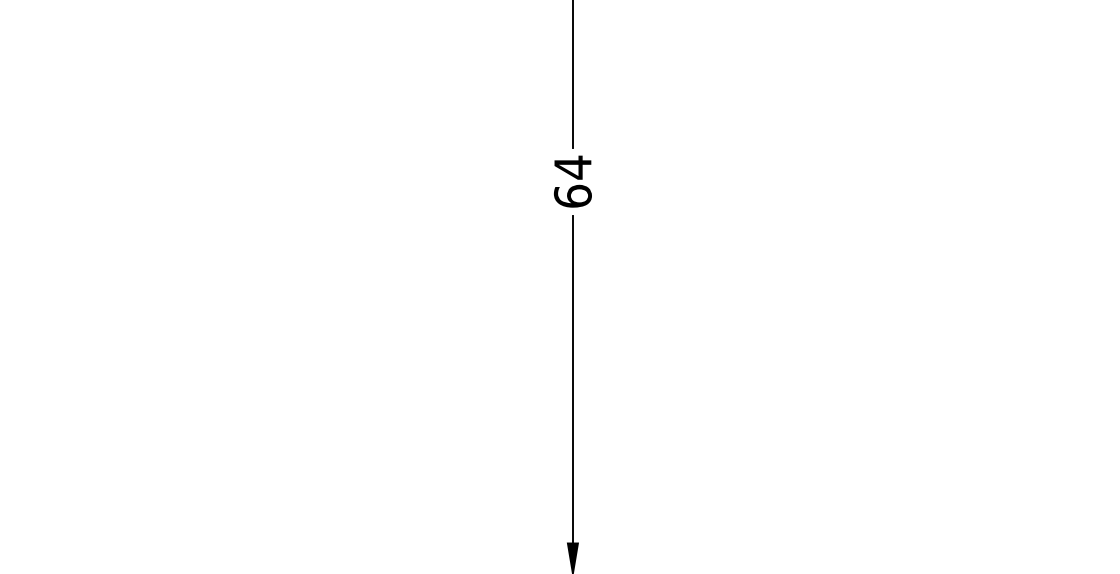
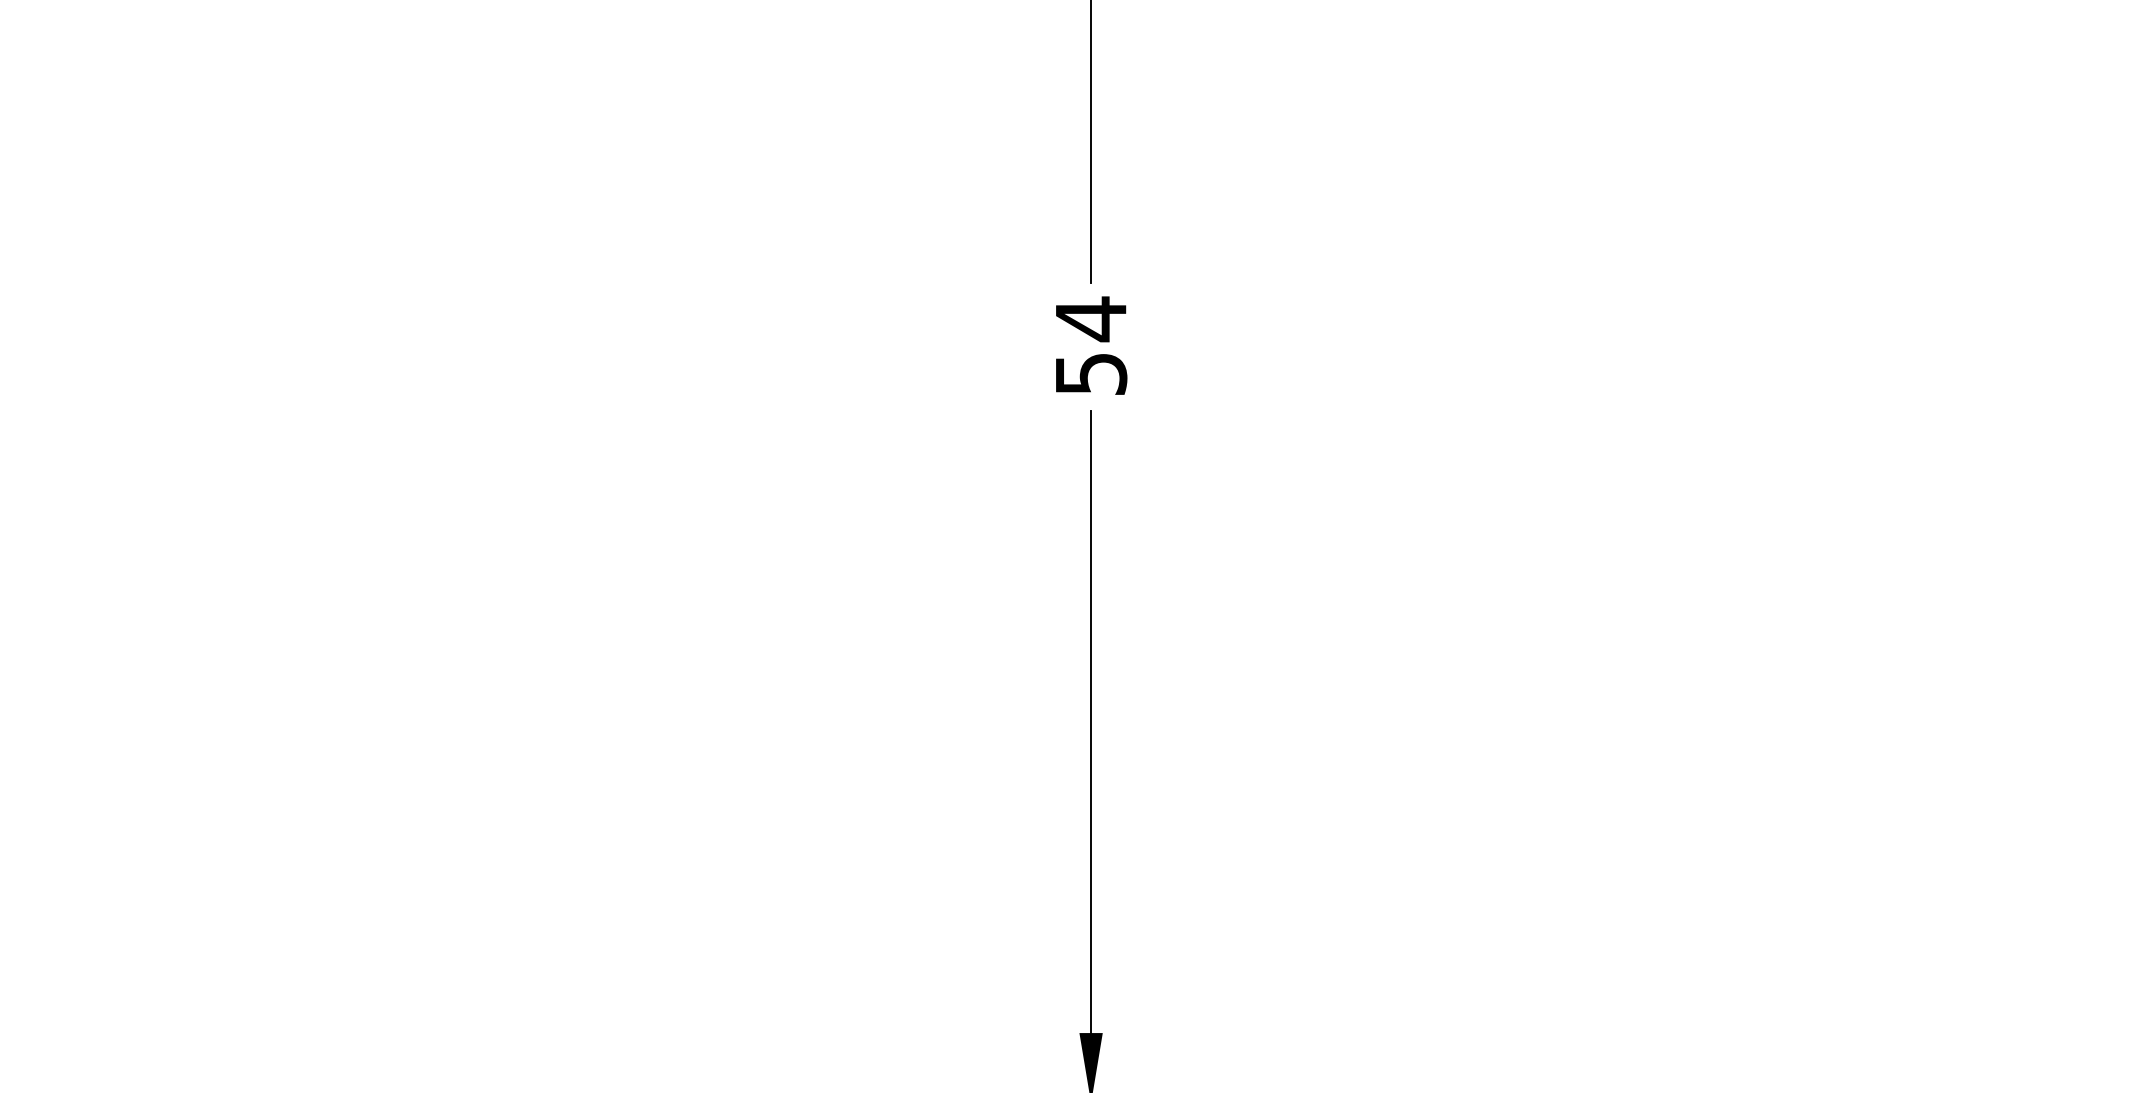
text: (572, 195) -> (1090, 372), 64 -> 54

